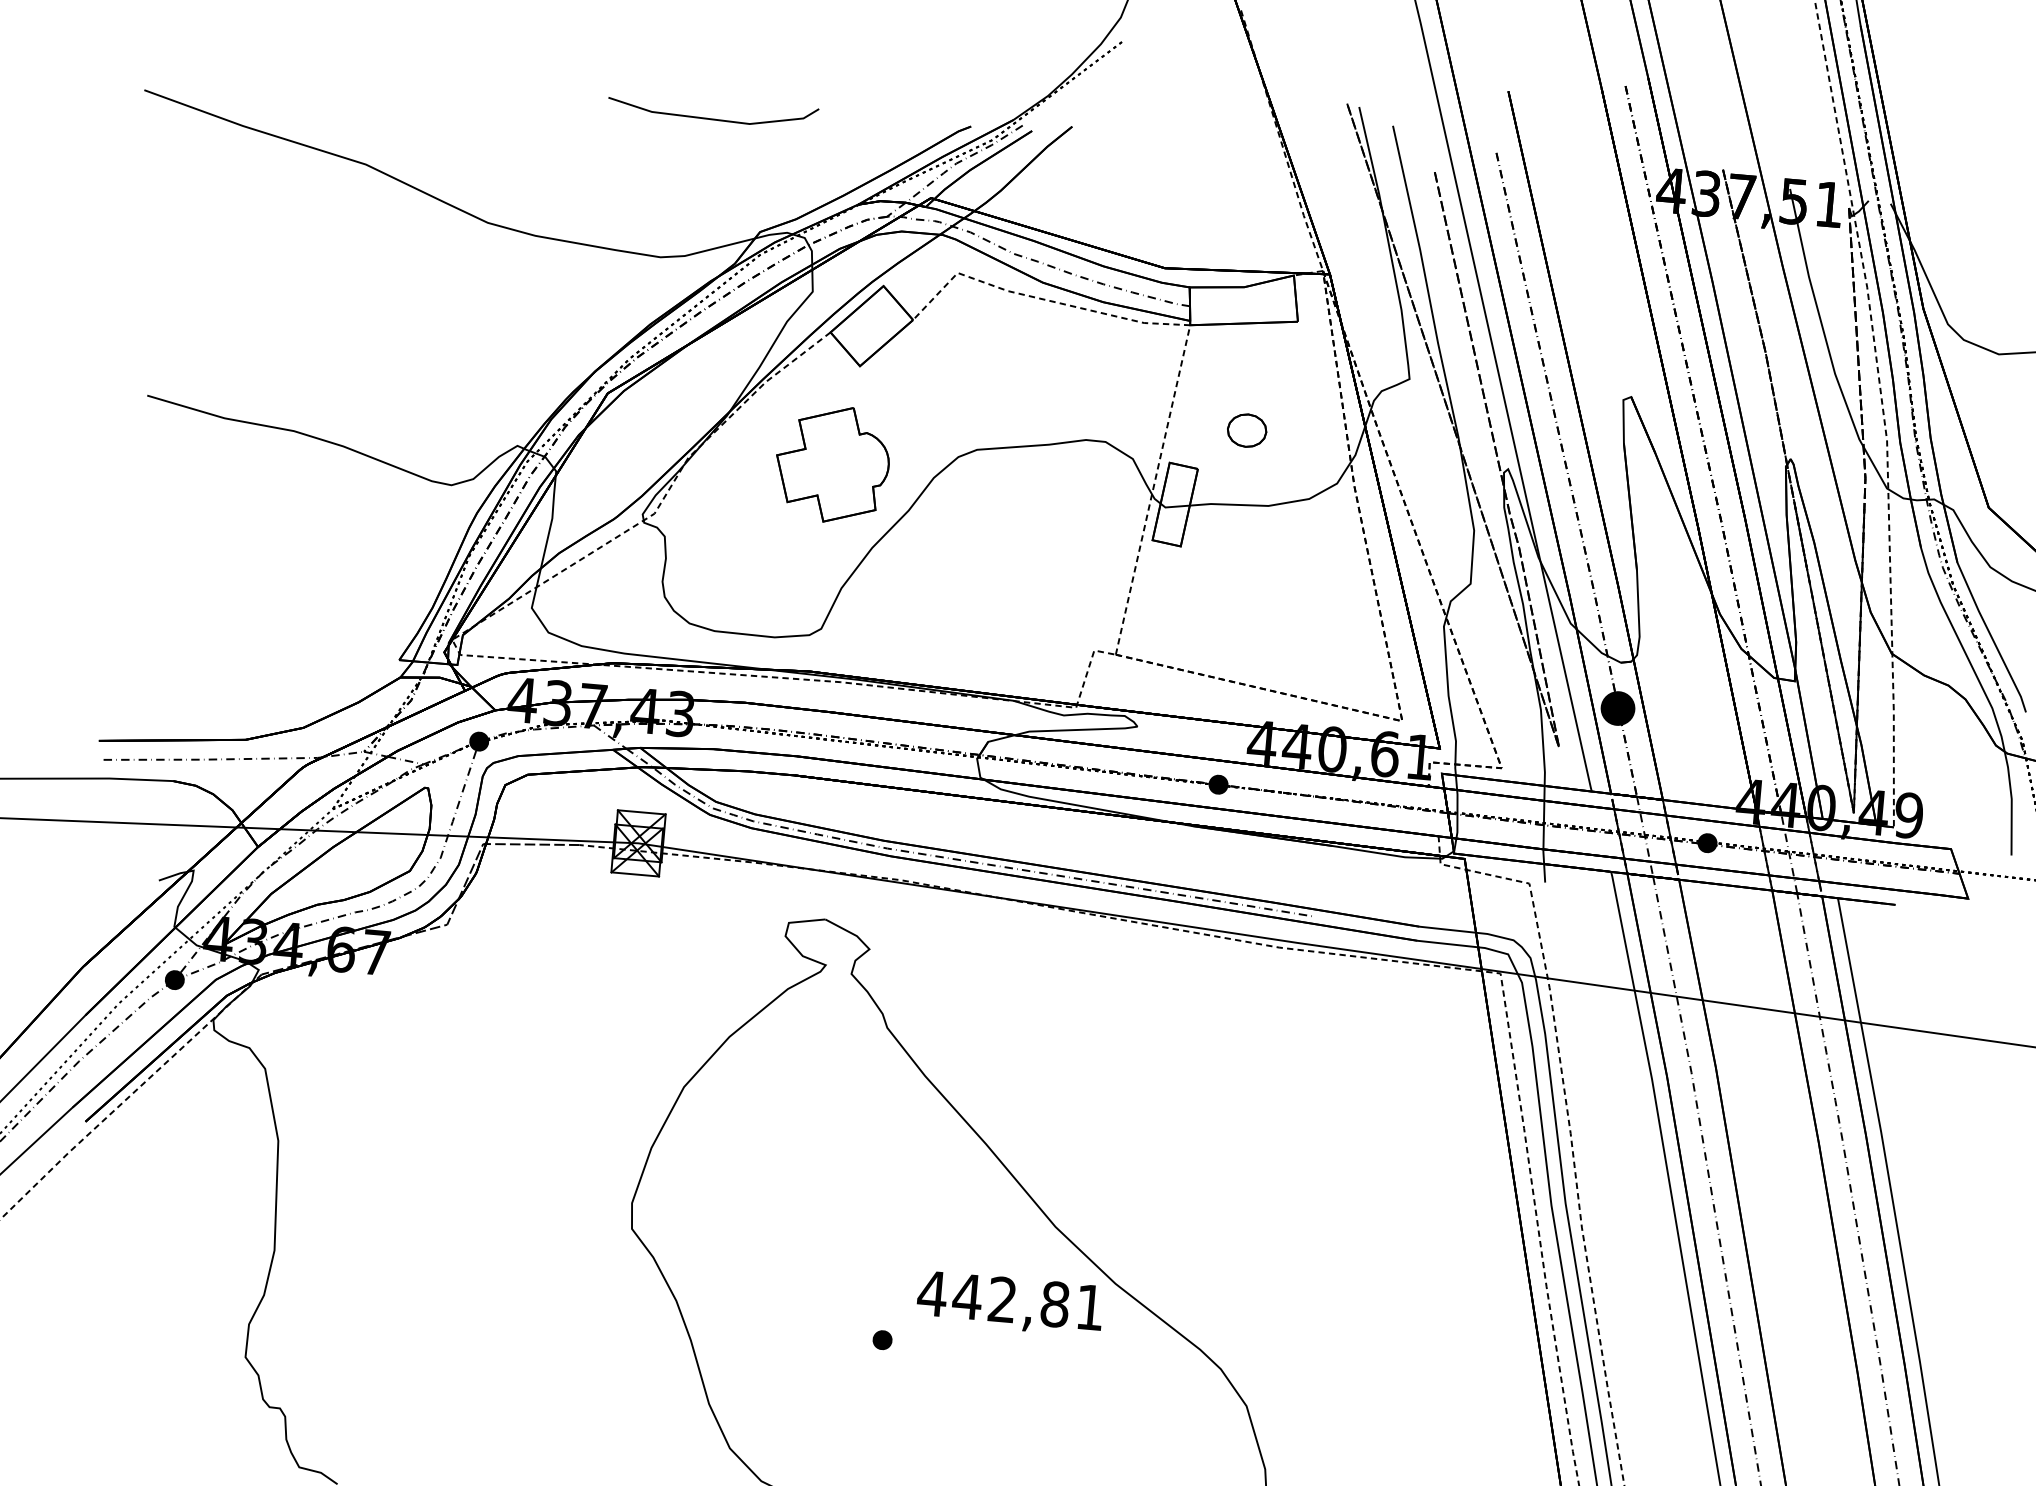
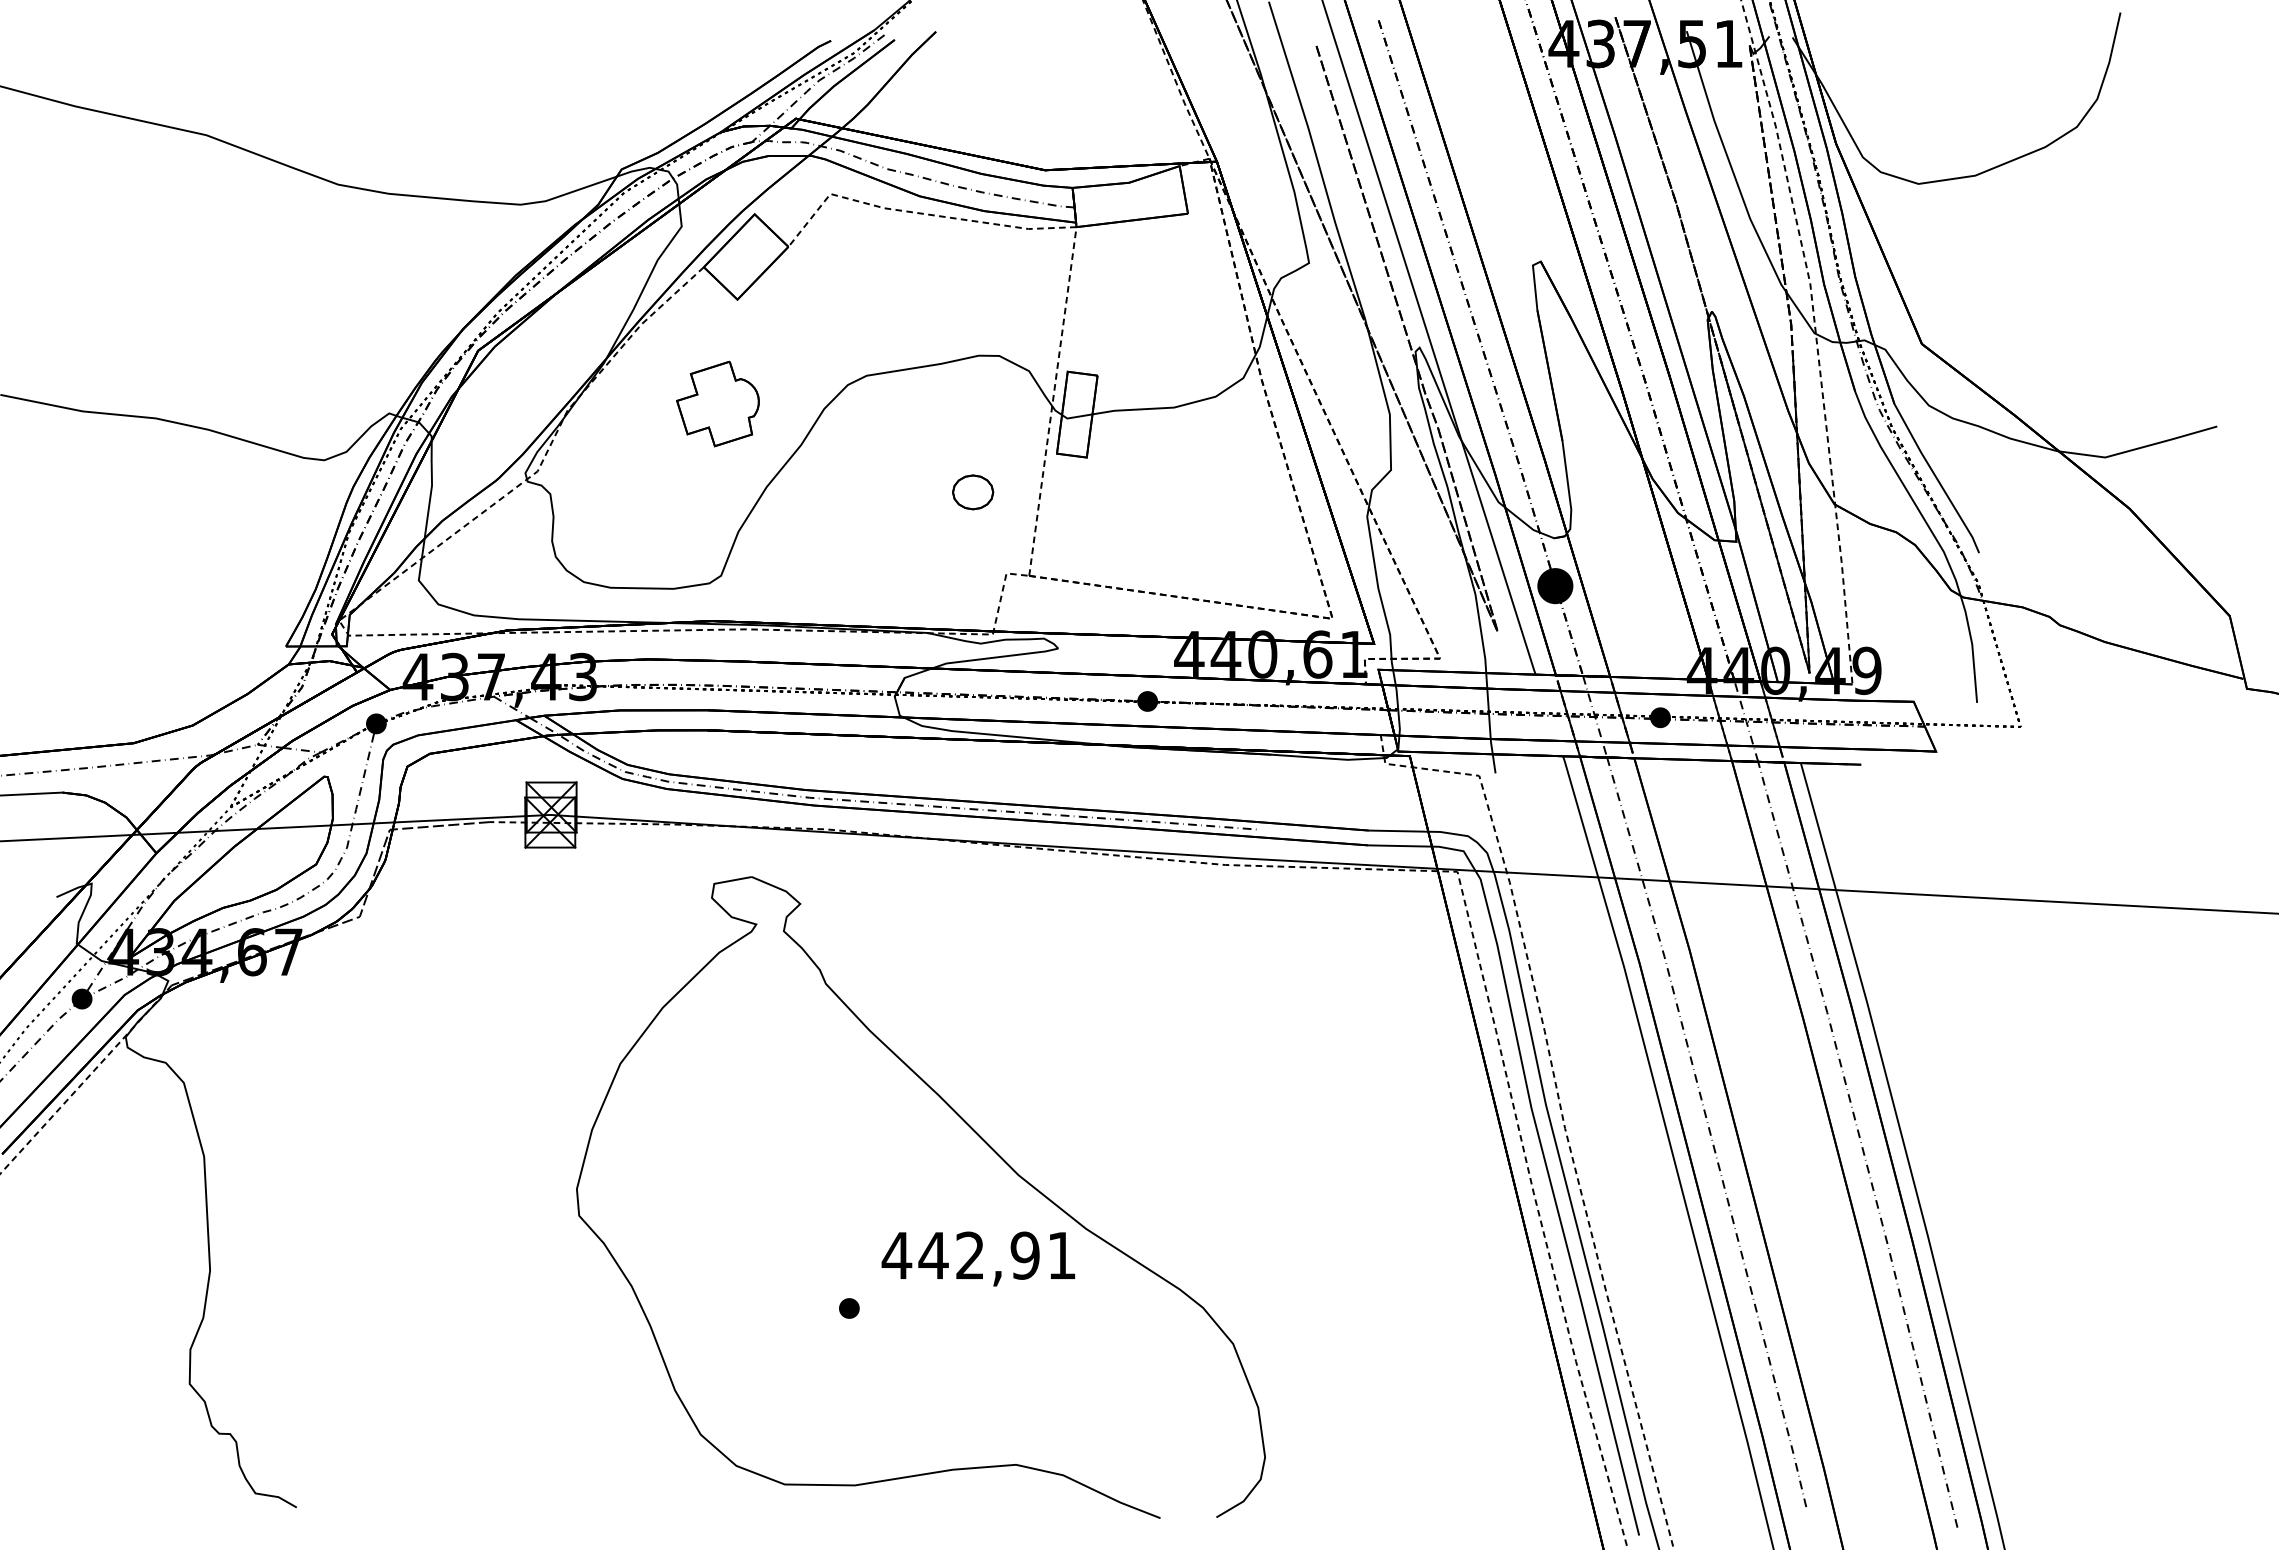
line: (711, 117) -> (560, 55), removed
part: (1247, 430) -> (973, 492), moved
part: (832, 463) -> (717, 403), size x0.7
text: (1054, 1304) -> (1024, 1255), 442,81 -> 442,91

